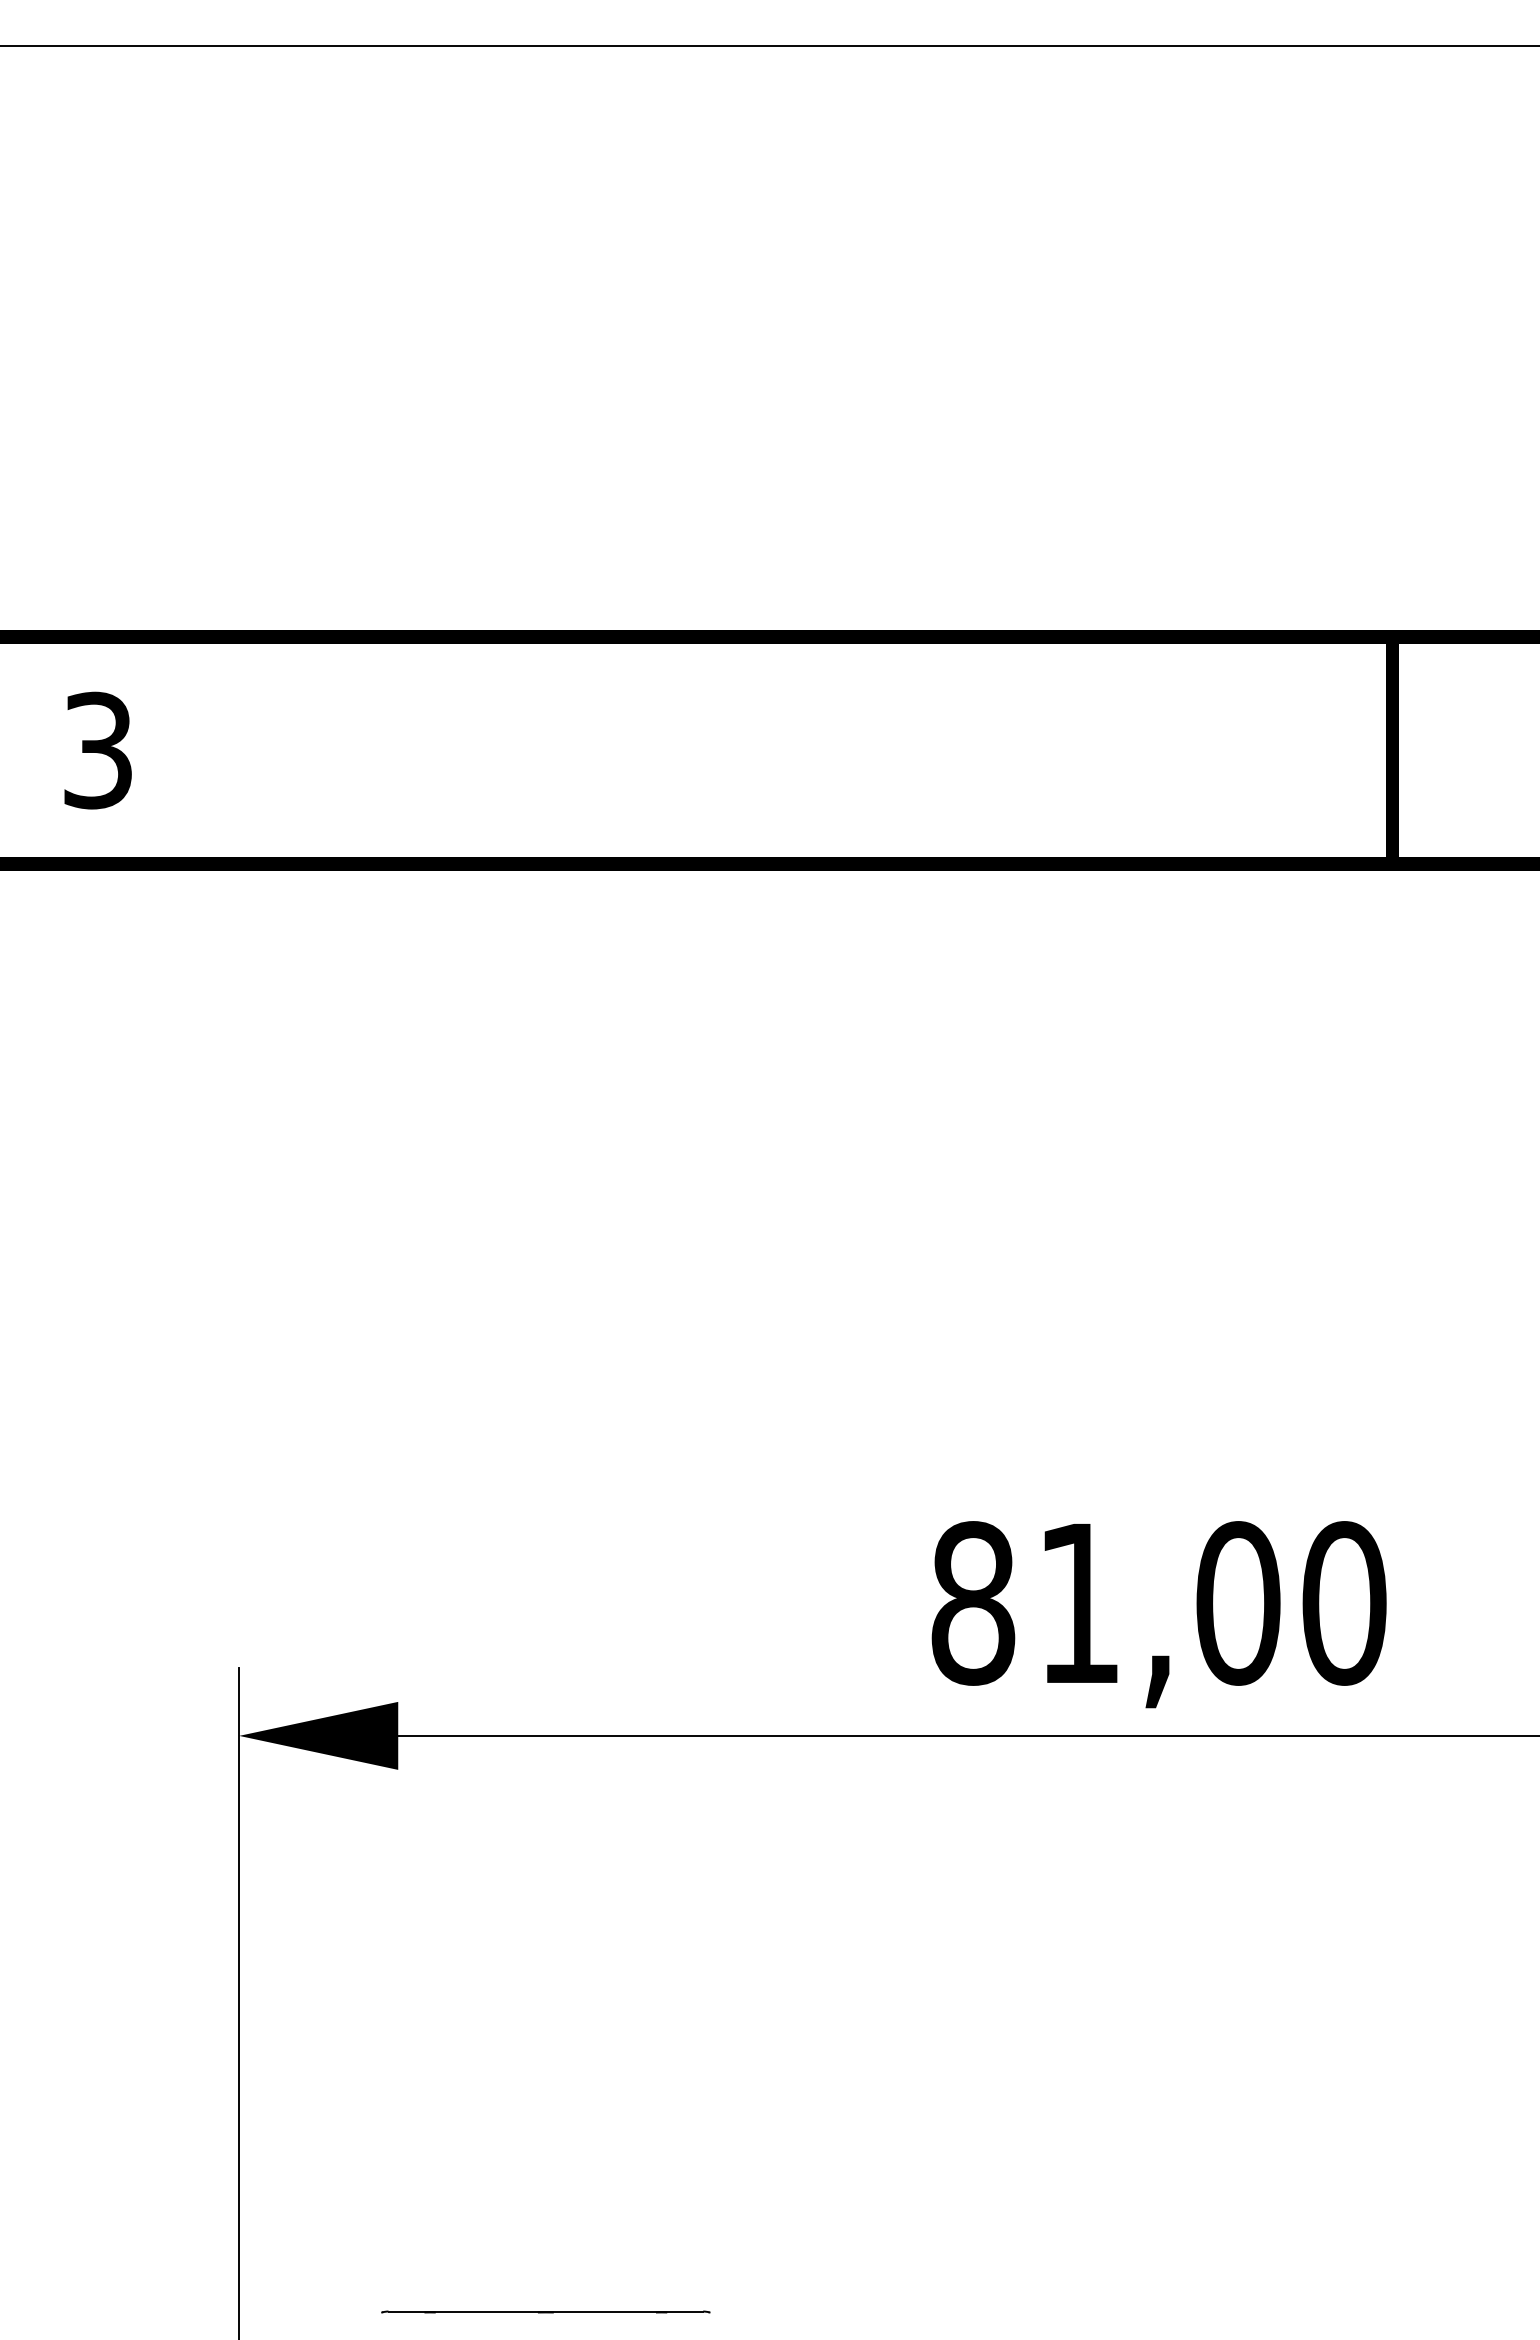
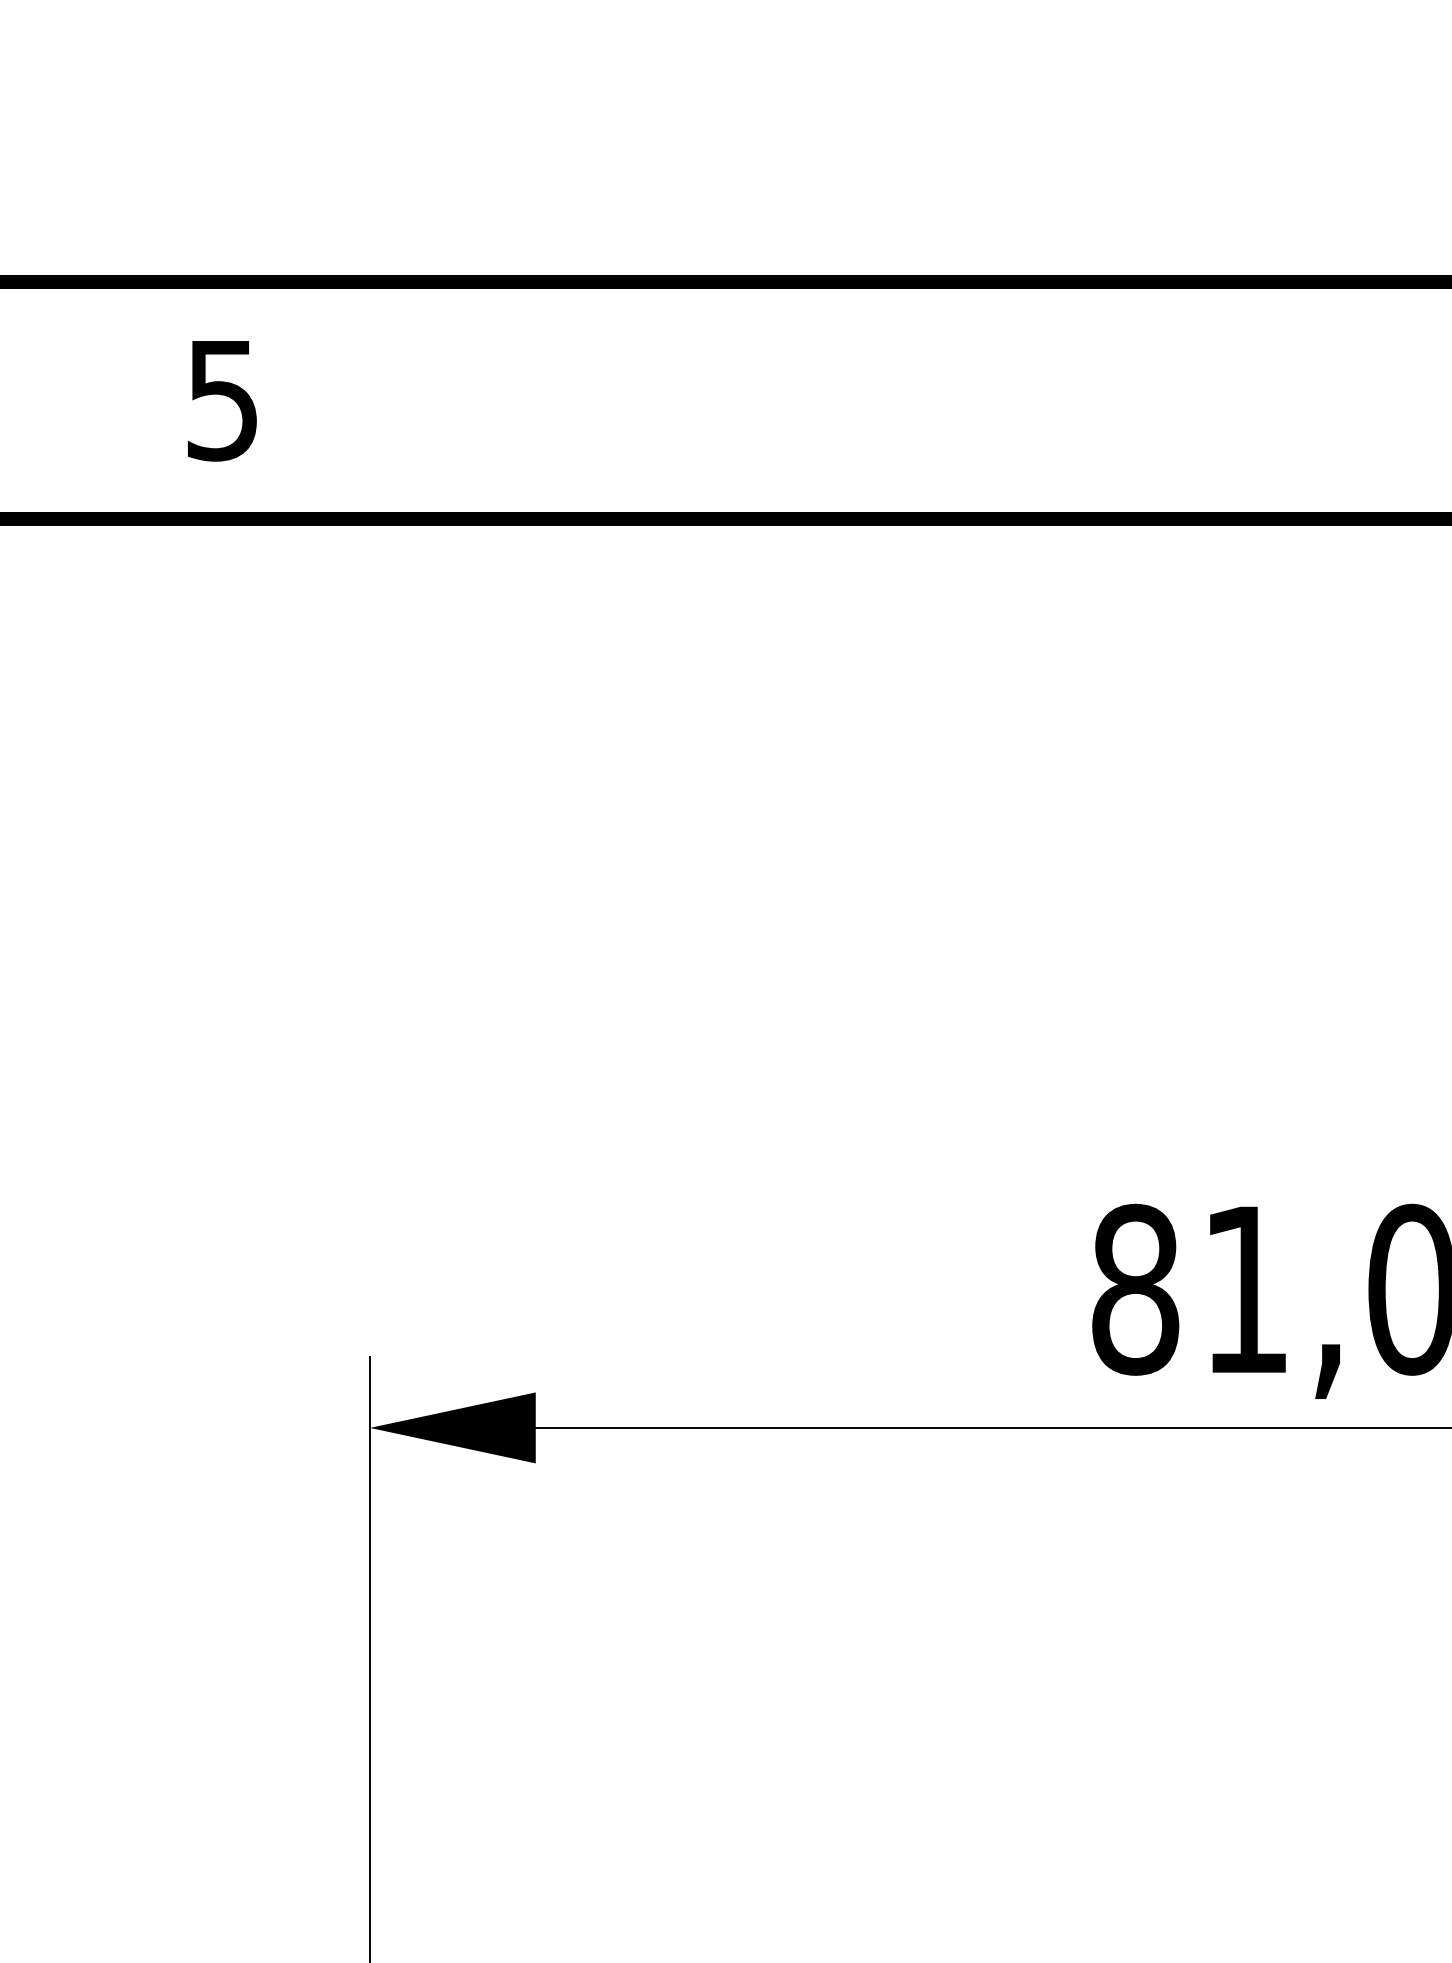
text: (97, 750) -> (222, 400), 3 -> 5

